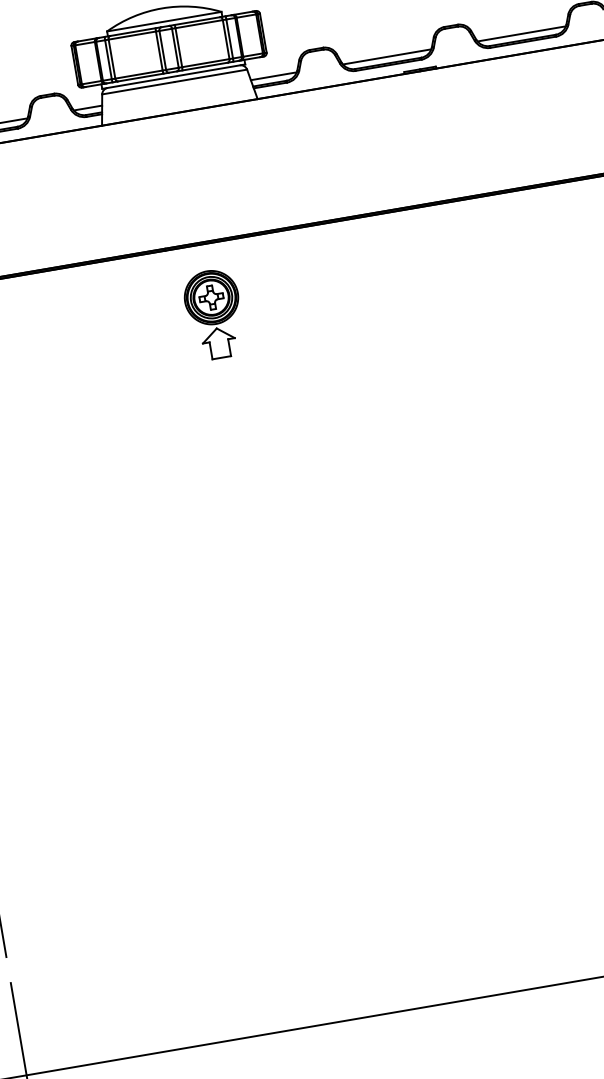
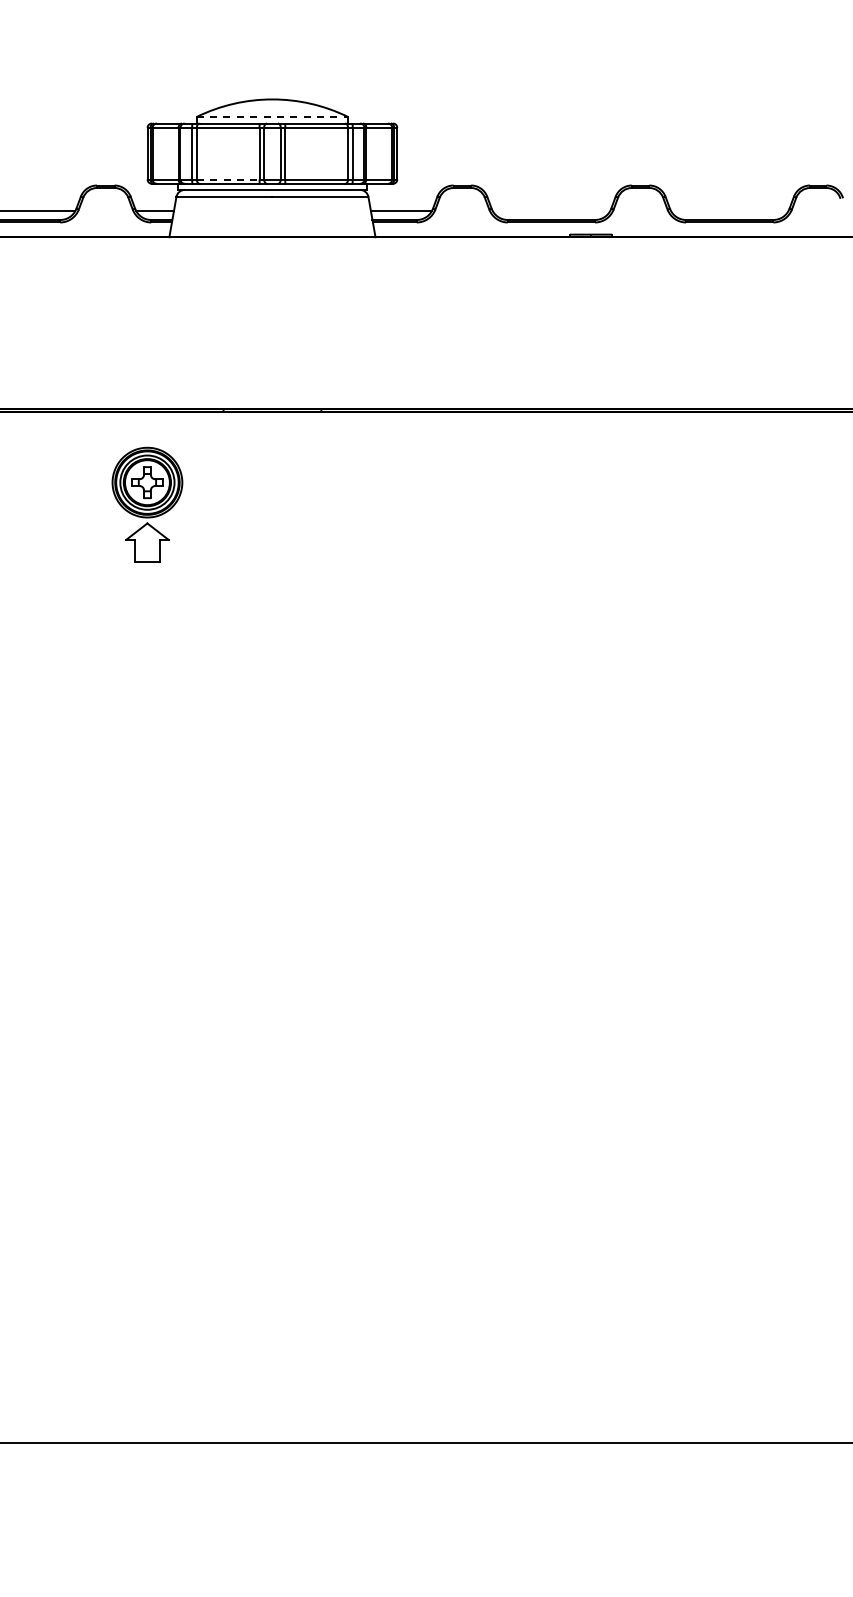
line: (164, 22) -> (272, 117), solid -> dashed
line: (521, 34) -> (729, 211), removed
line: (386, 57) -> (550, 211), removed
line: (139, 74) -> (228, 179), solid -> dashed
part: (214, 314) -> (147, 504), moved

